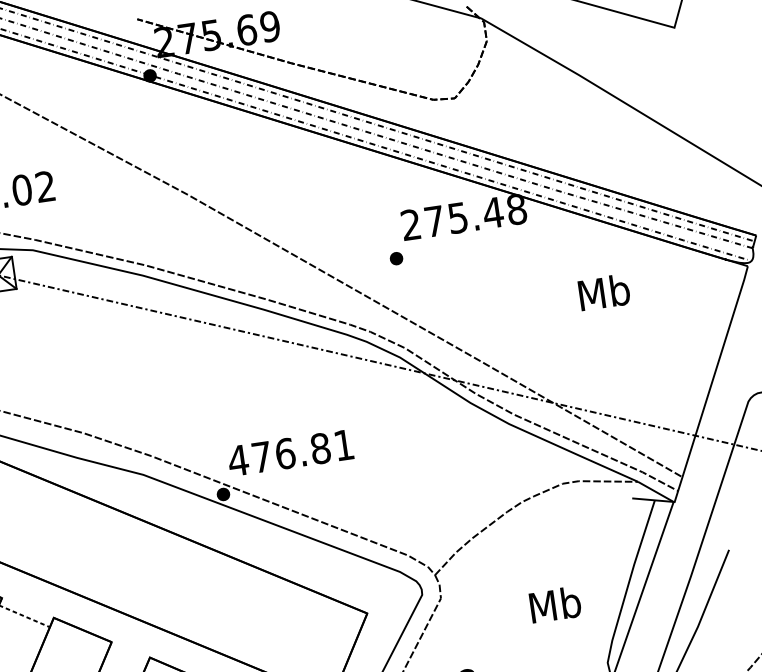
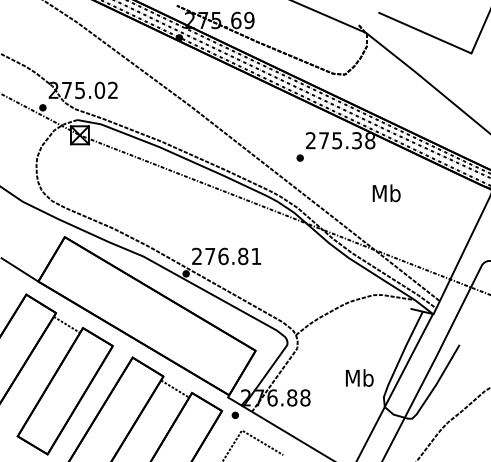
text: (492, 212) -> (356, 140), 275.48 -> 275.38
text: (603, 292) -> (386, 193), moved
text: (237, 459) -> (196, 255), 476.81 -> 276.81
text: (554, 603) -> (359, 377), moved

